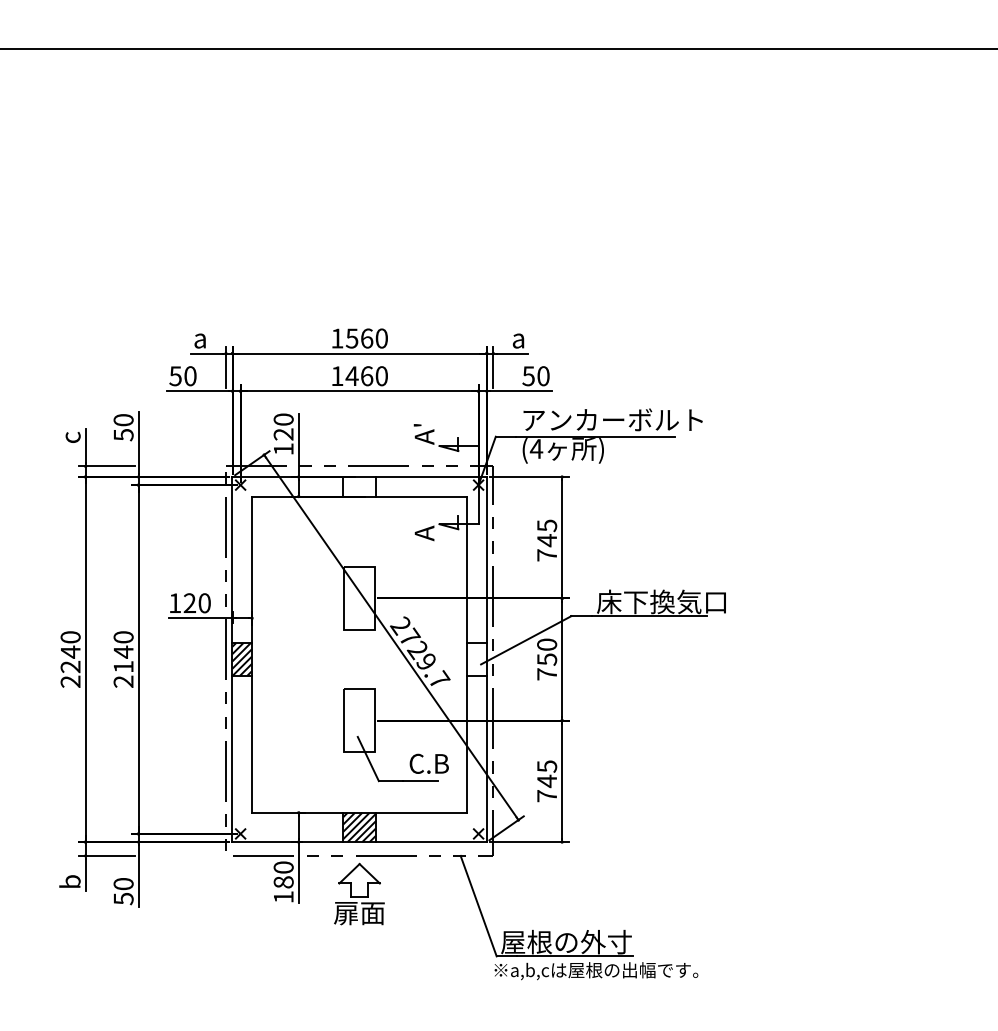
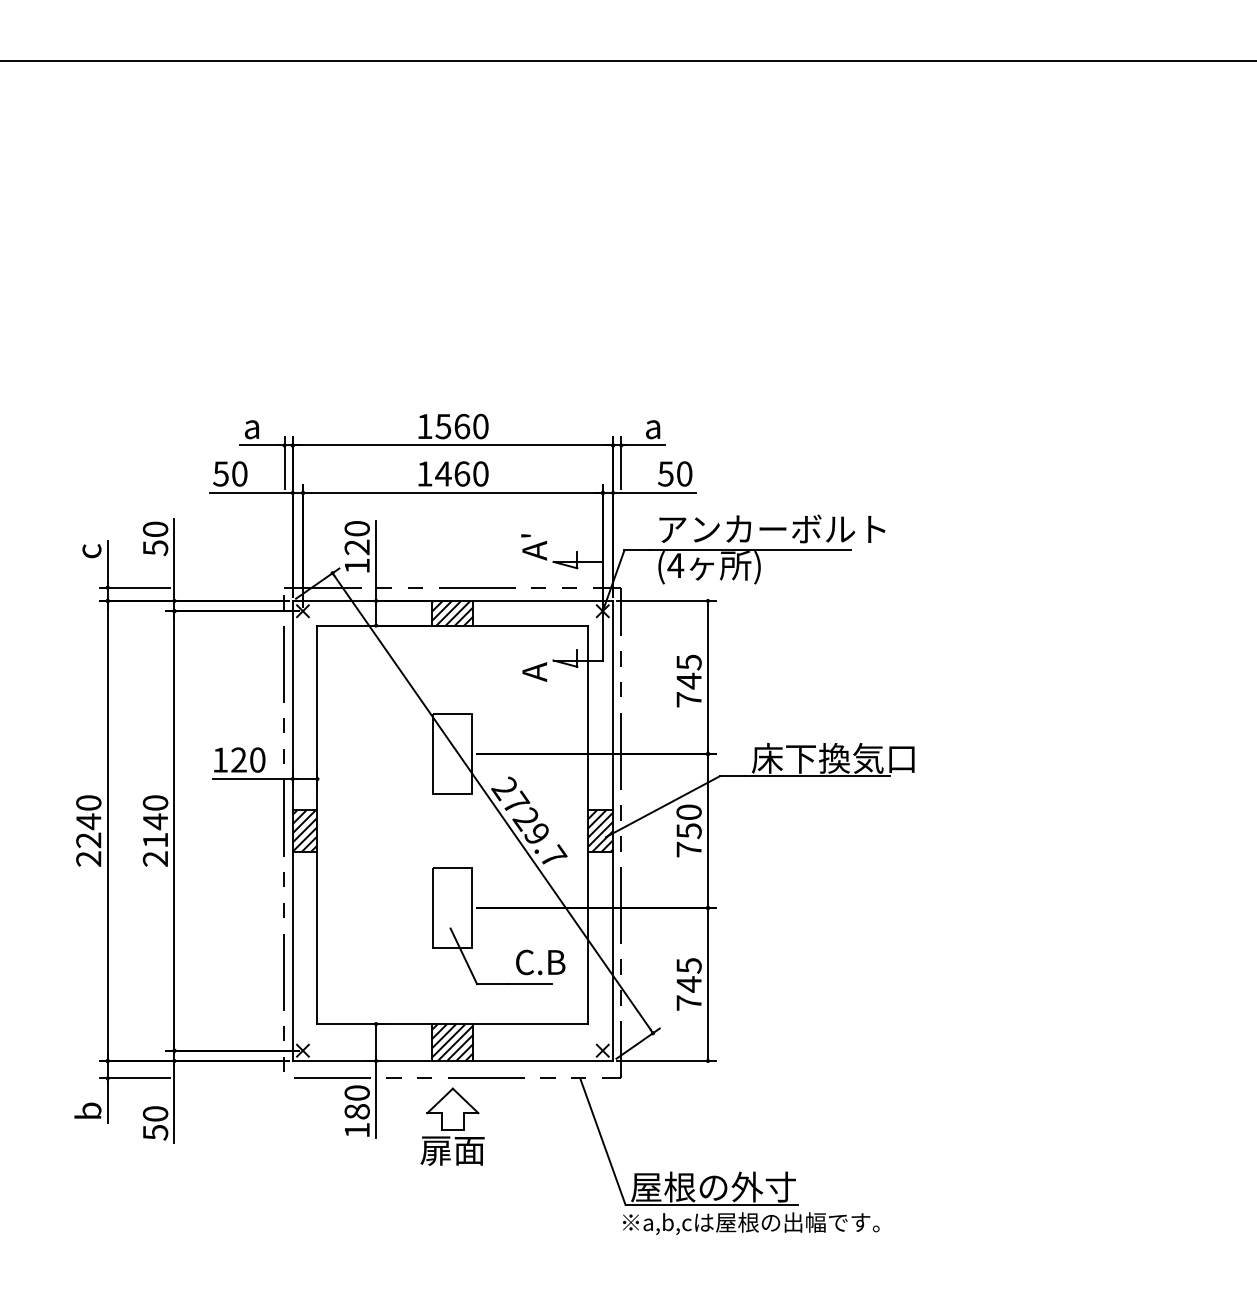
hatch: (359, 486) -> (452, 612), added
hatch: (476, 659) -> (600, 830), added

